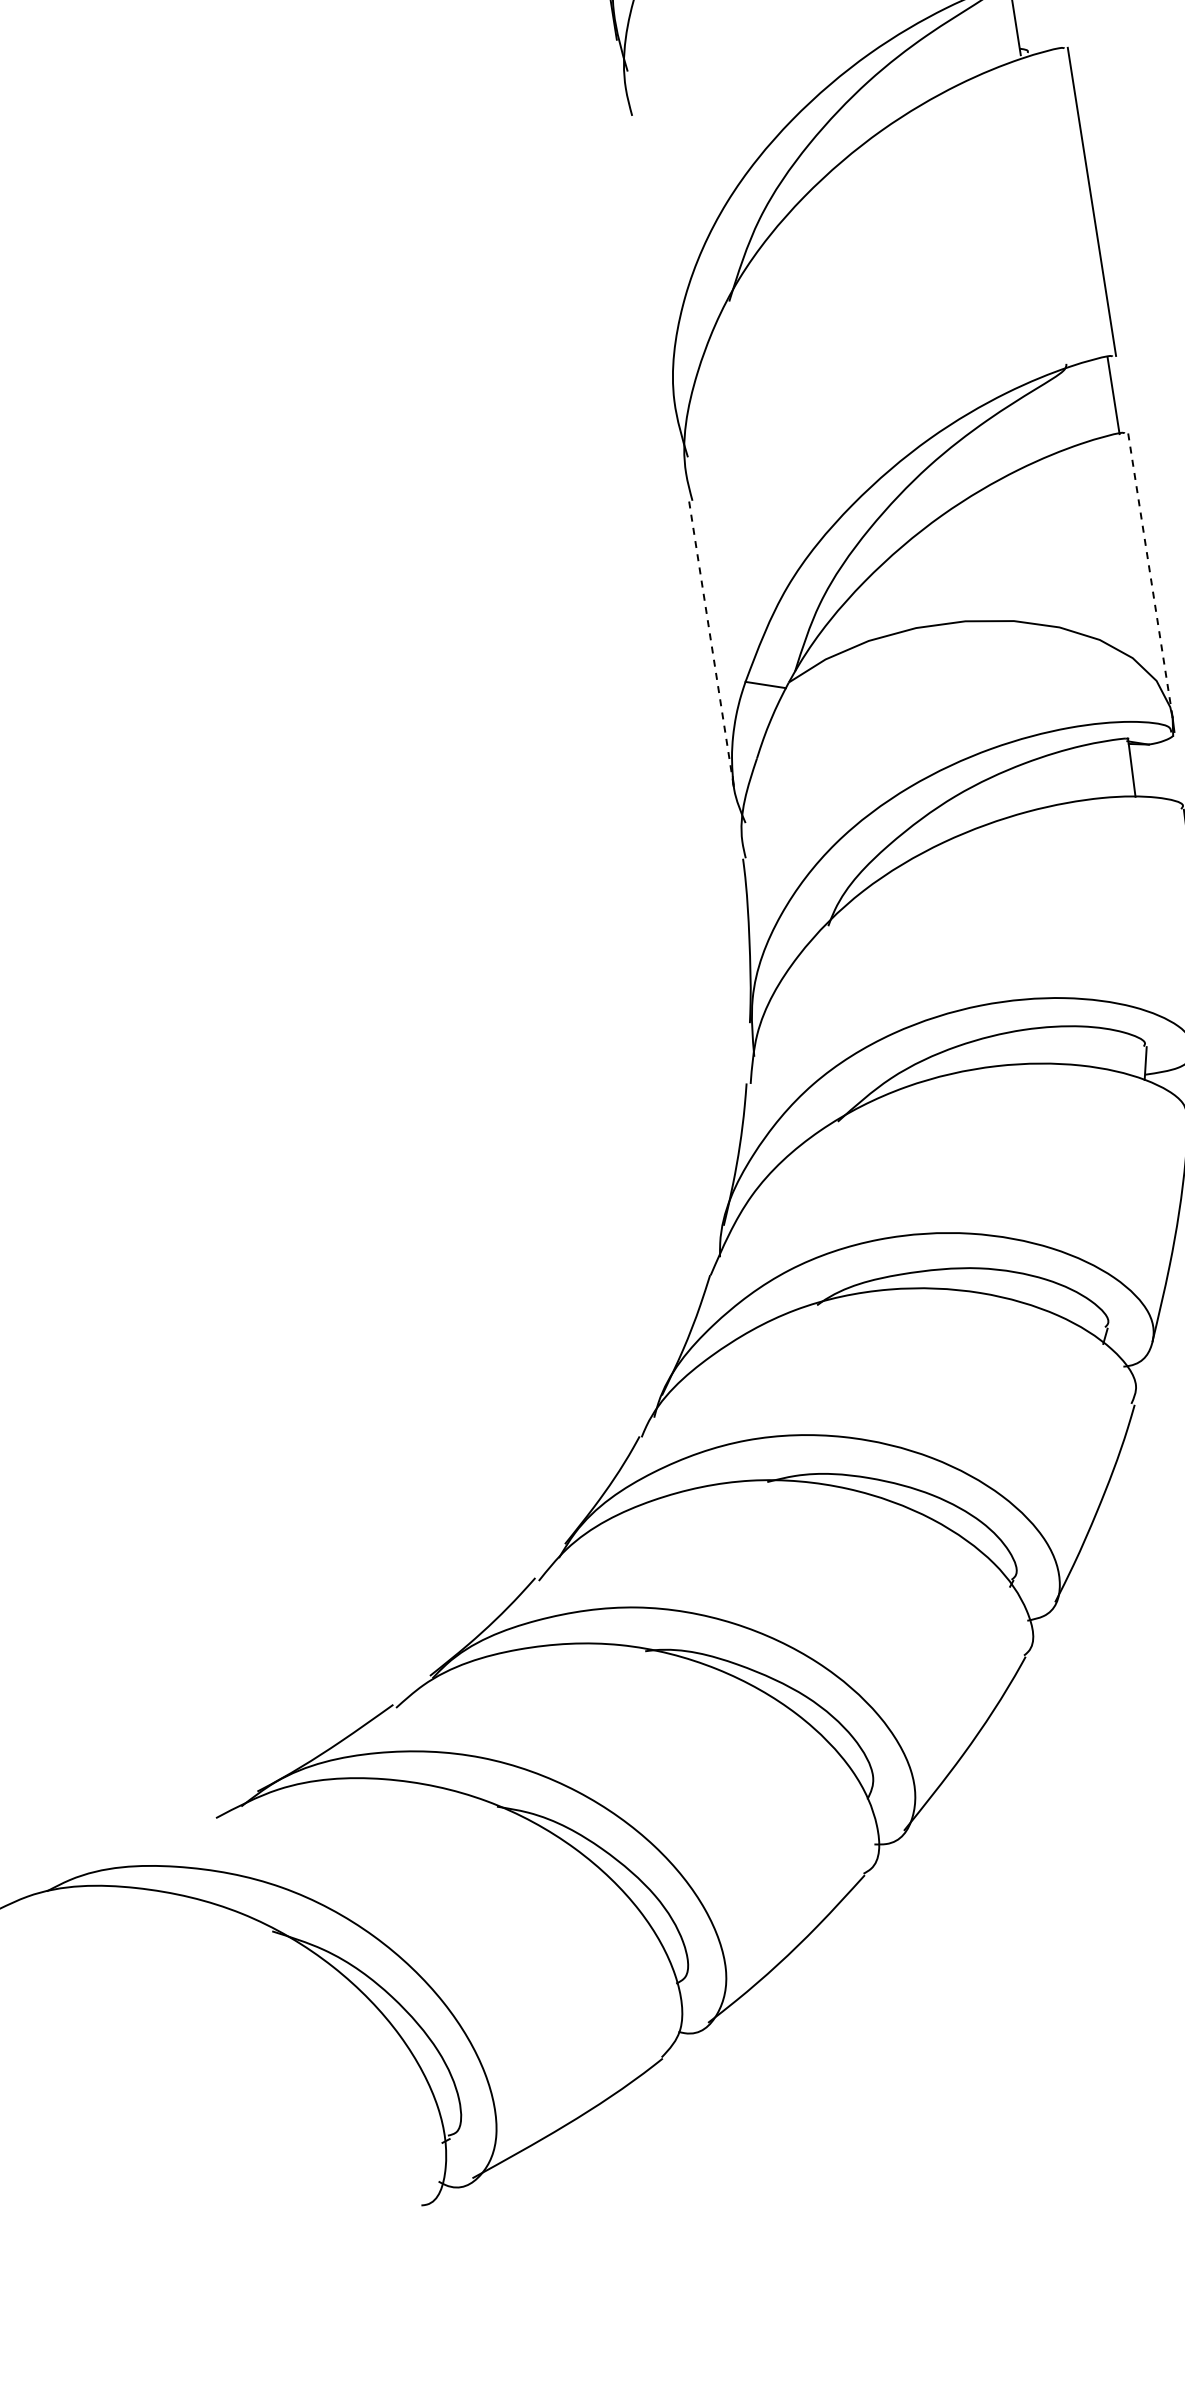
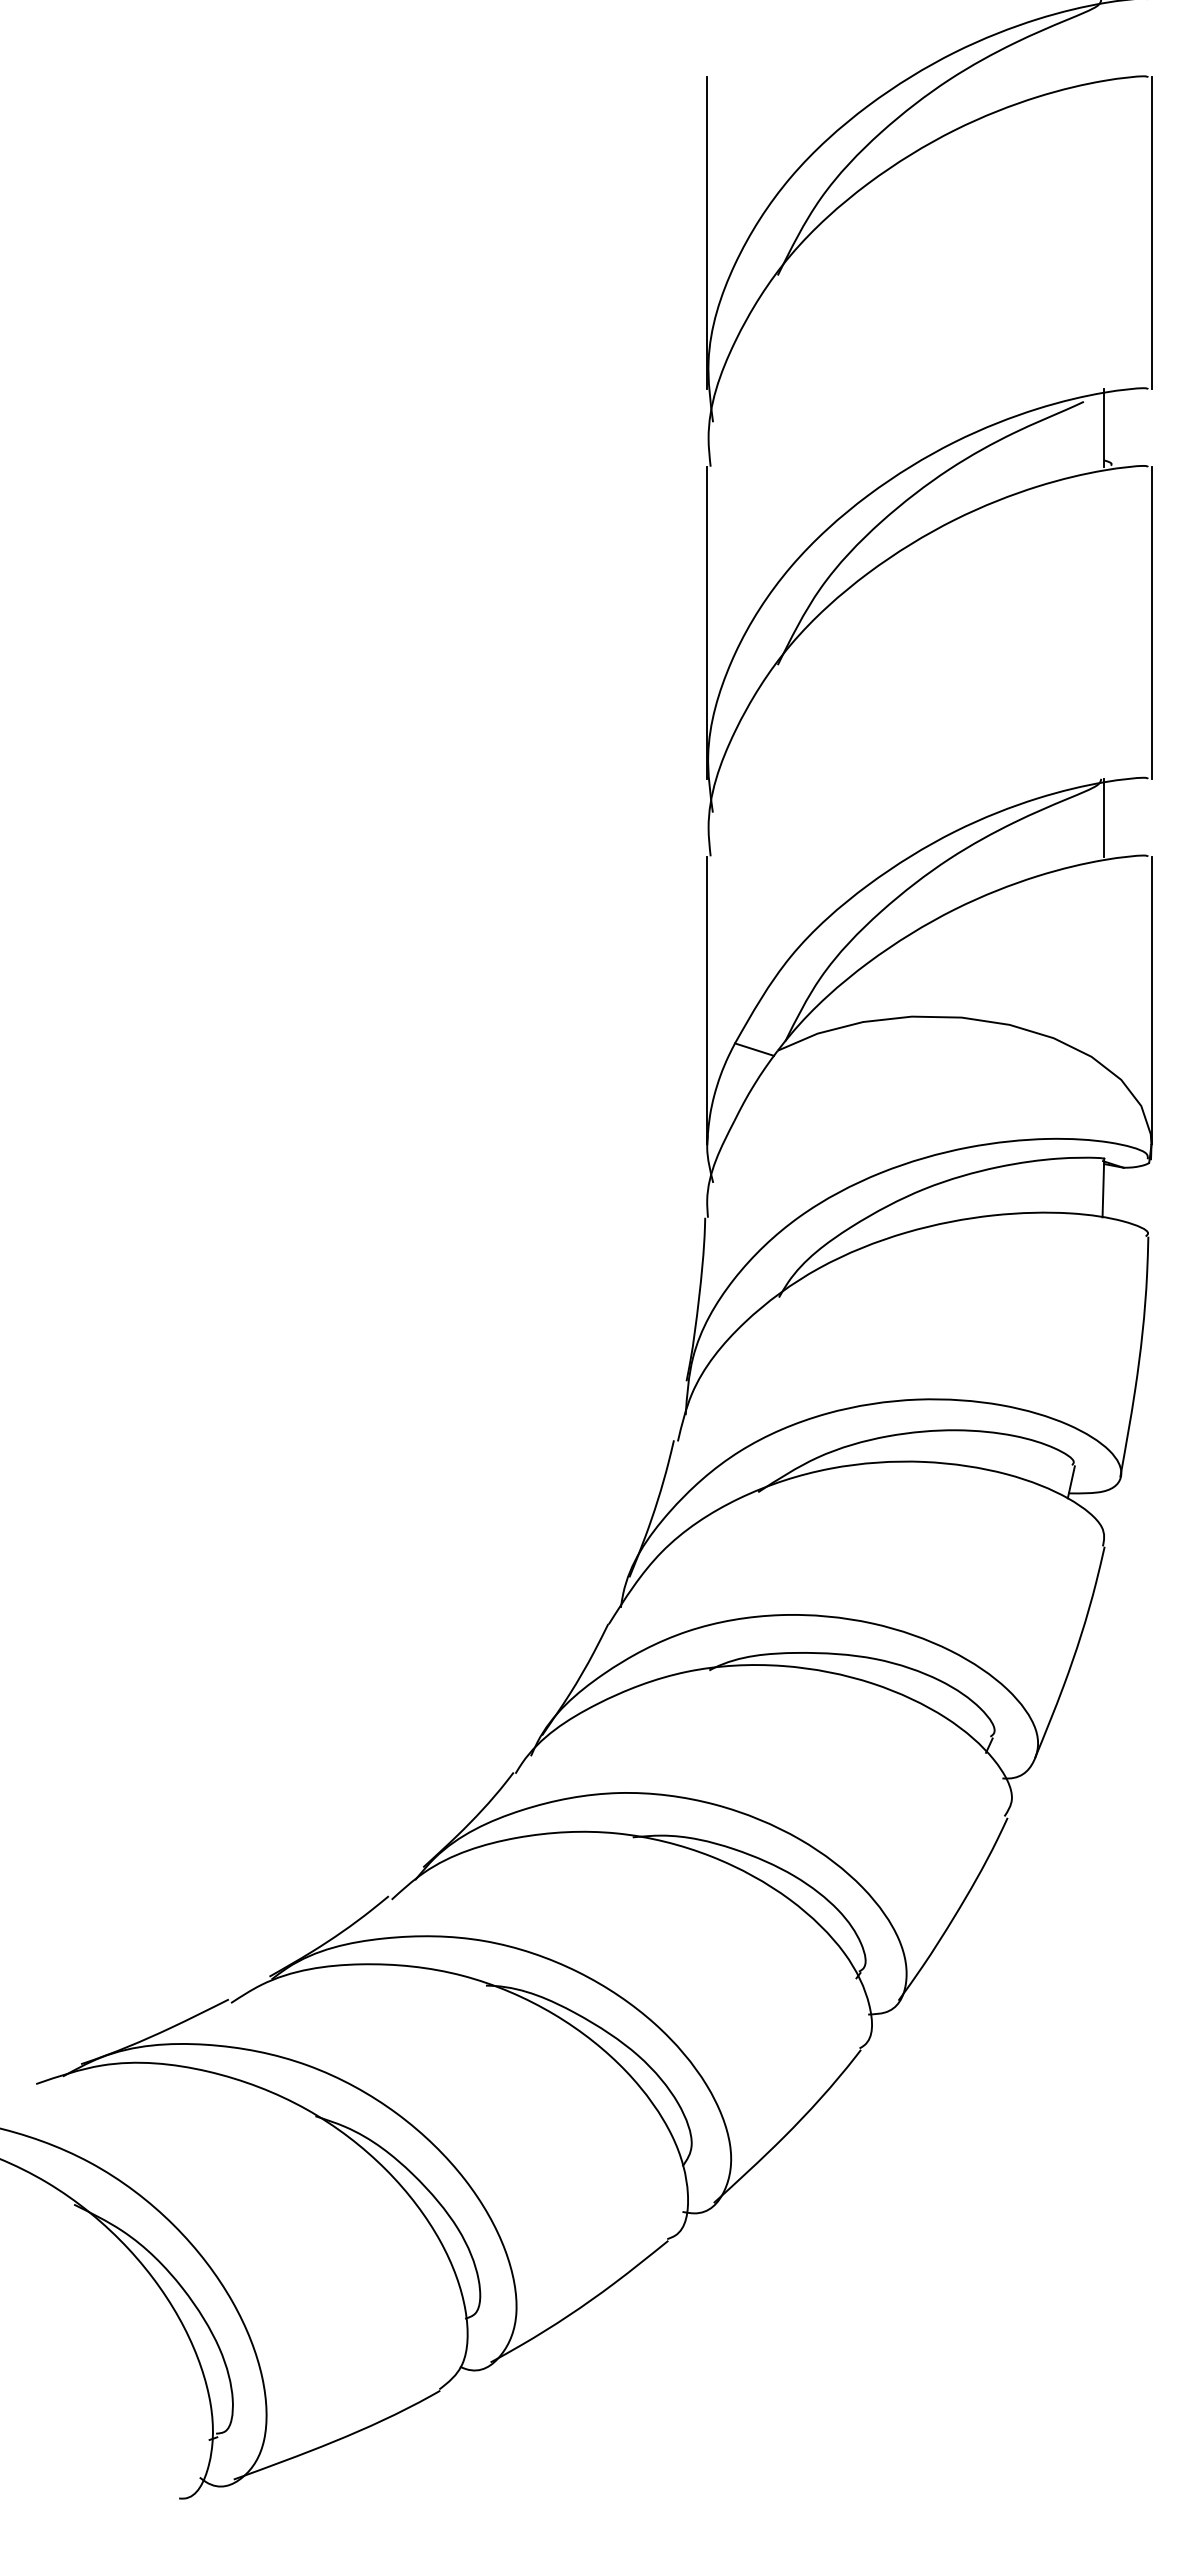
line: (653, 270) -> (707, 622), added
line: (1113, 395) -> (1103, 817), moved
line: (1150, 575) -> (1151, 1000), dashed -> solid
line: (711, 643) -> (707, 1000), dashed -> solid

